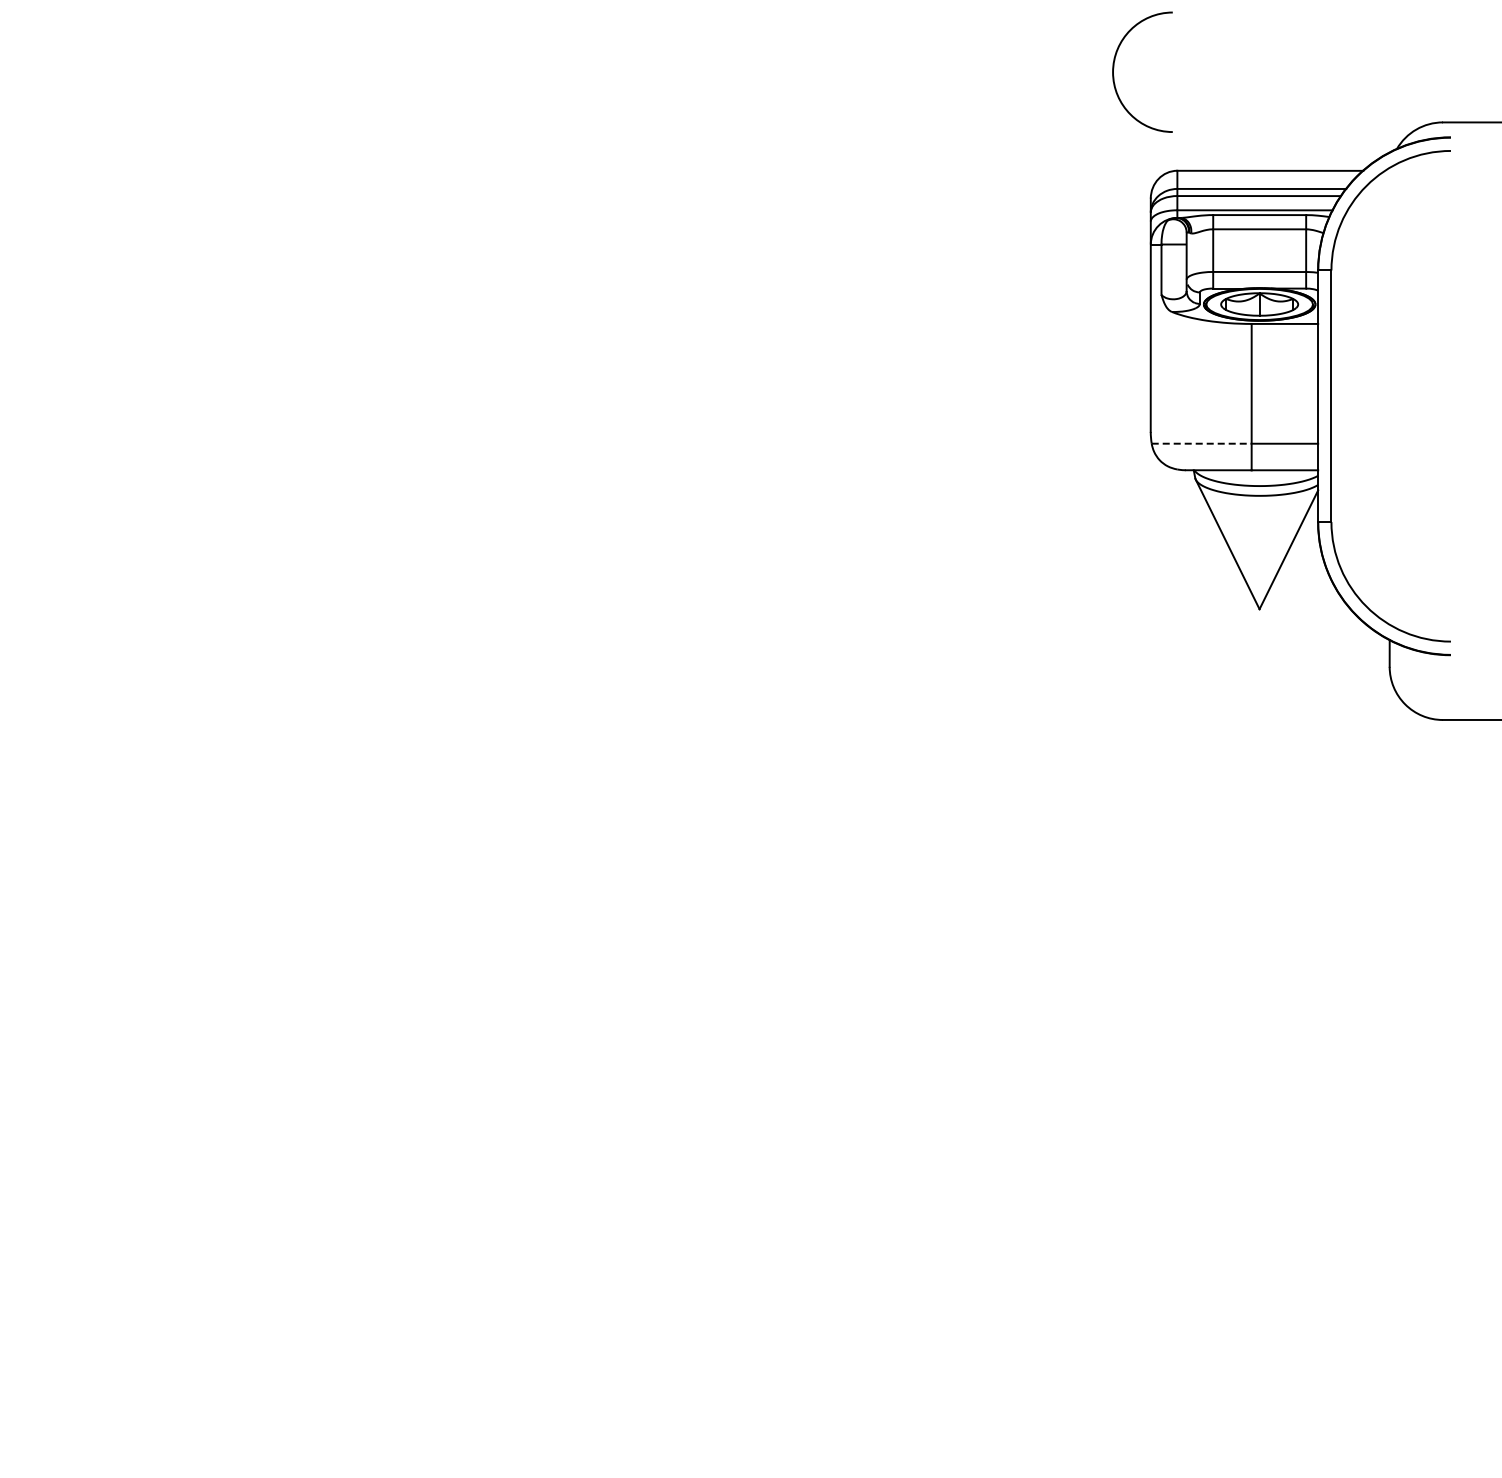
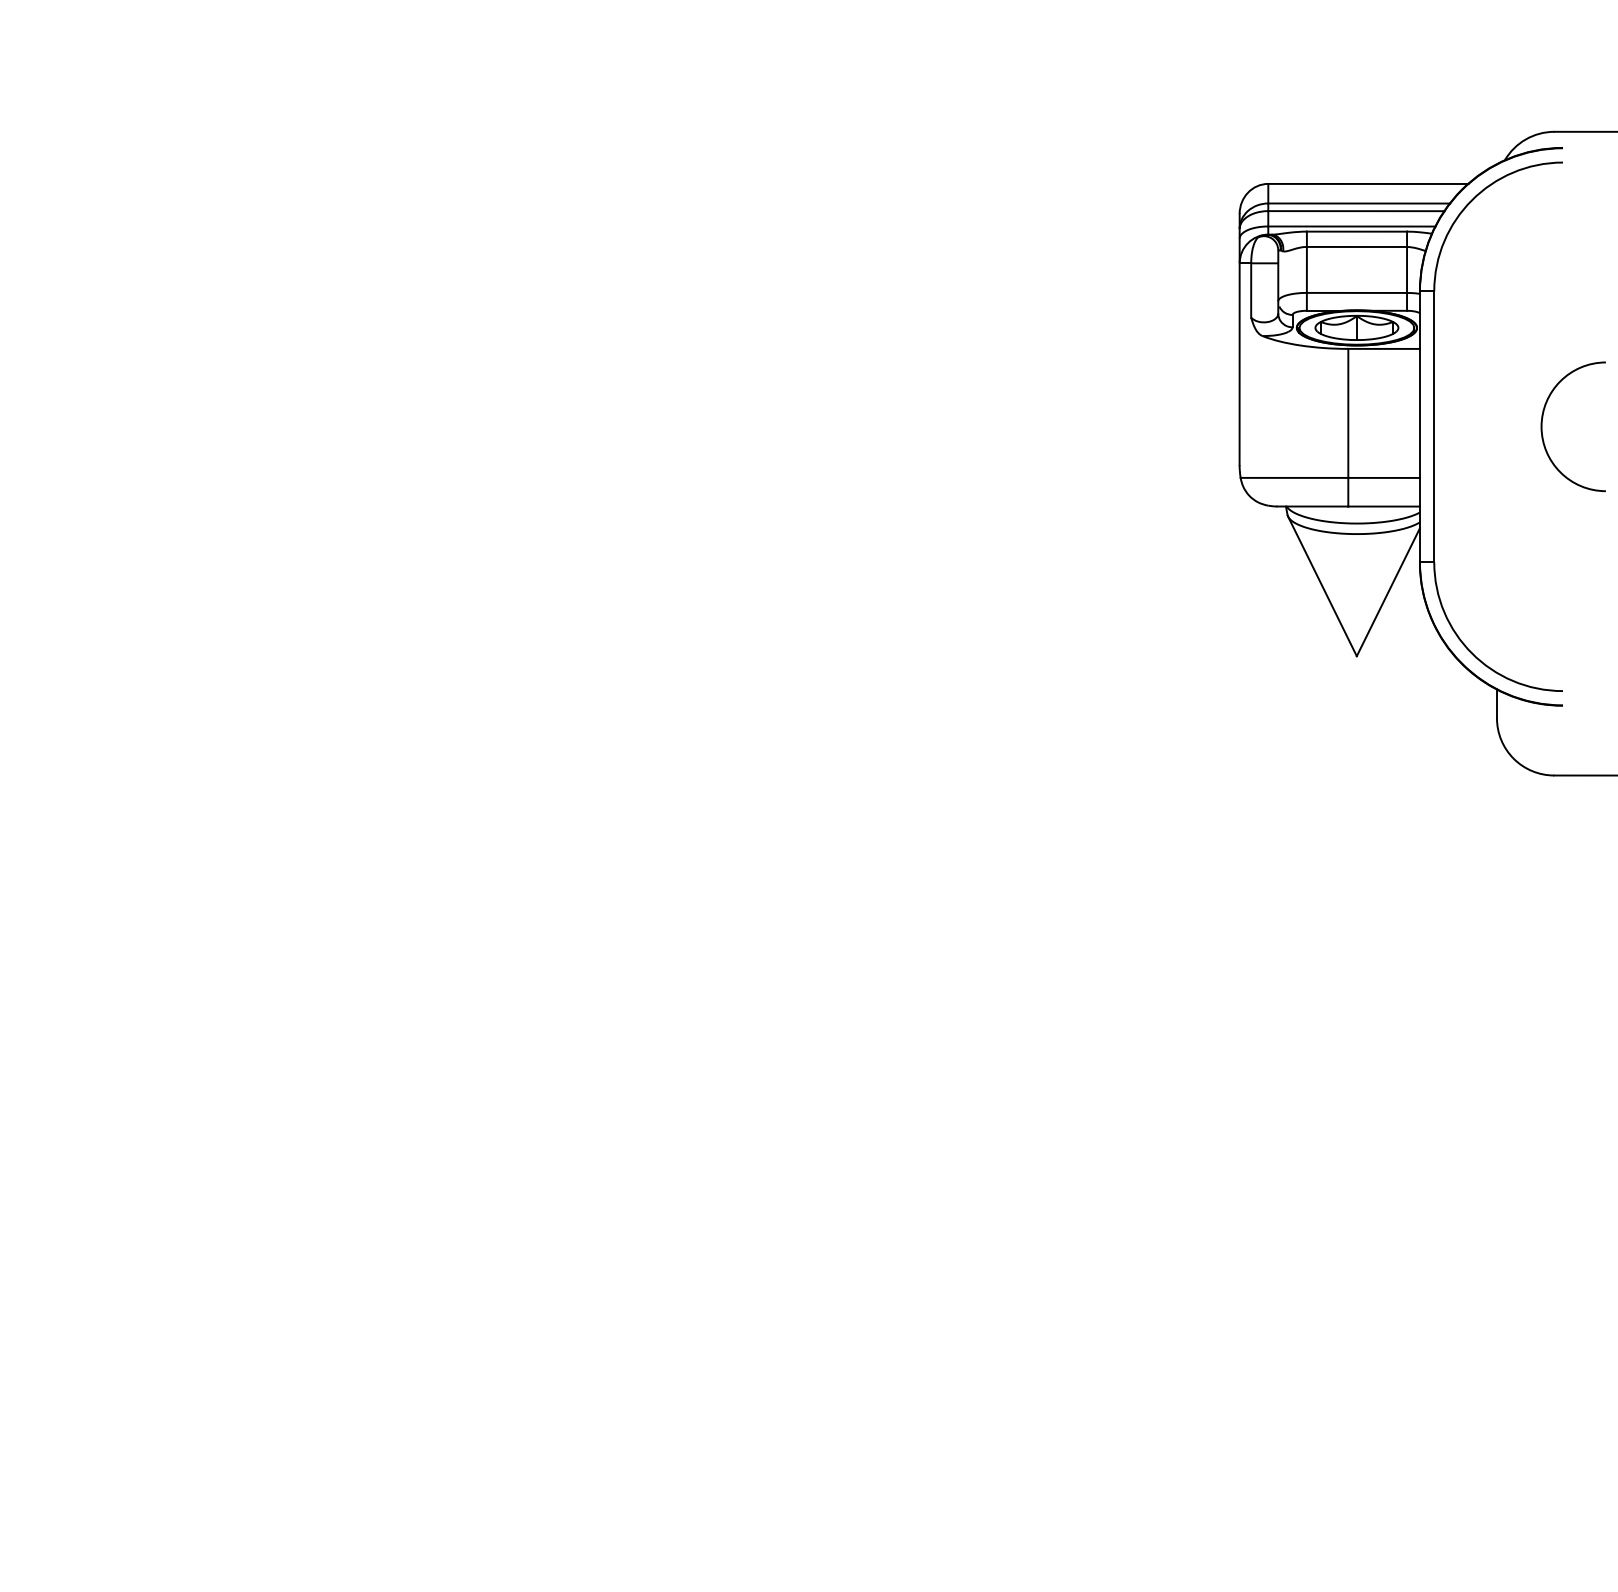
arc: (1114, 68) -> (1543, 422), moved
line: (1201, 443) -> (1294, 477), dashed -> solid

